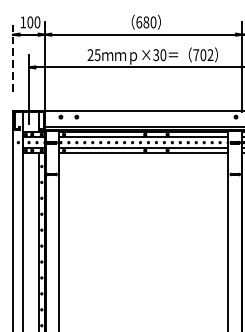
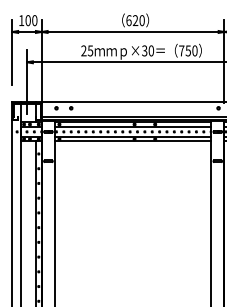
text: (146, 22) -> (135, 20), 680 -> 620
text: (206, 54) -> (191, 50), 702 -> 750
line: (13, 55) -> (12, 51), dashed -> solid

